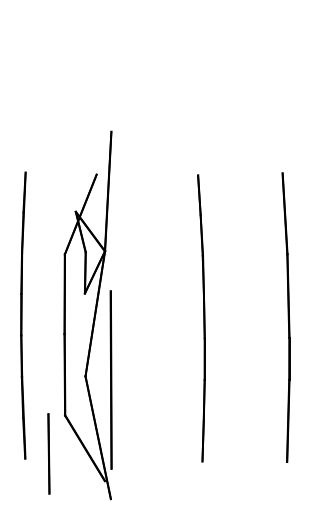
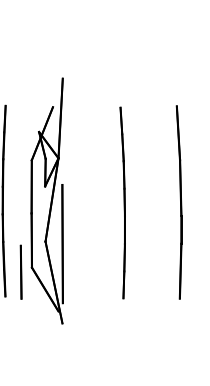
line: (47, 452) -> (20, 271), moved

